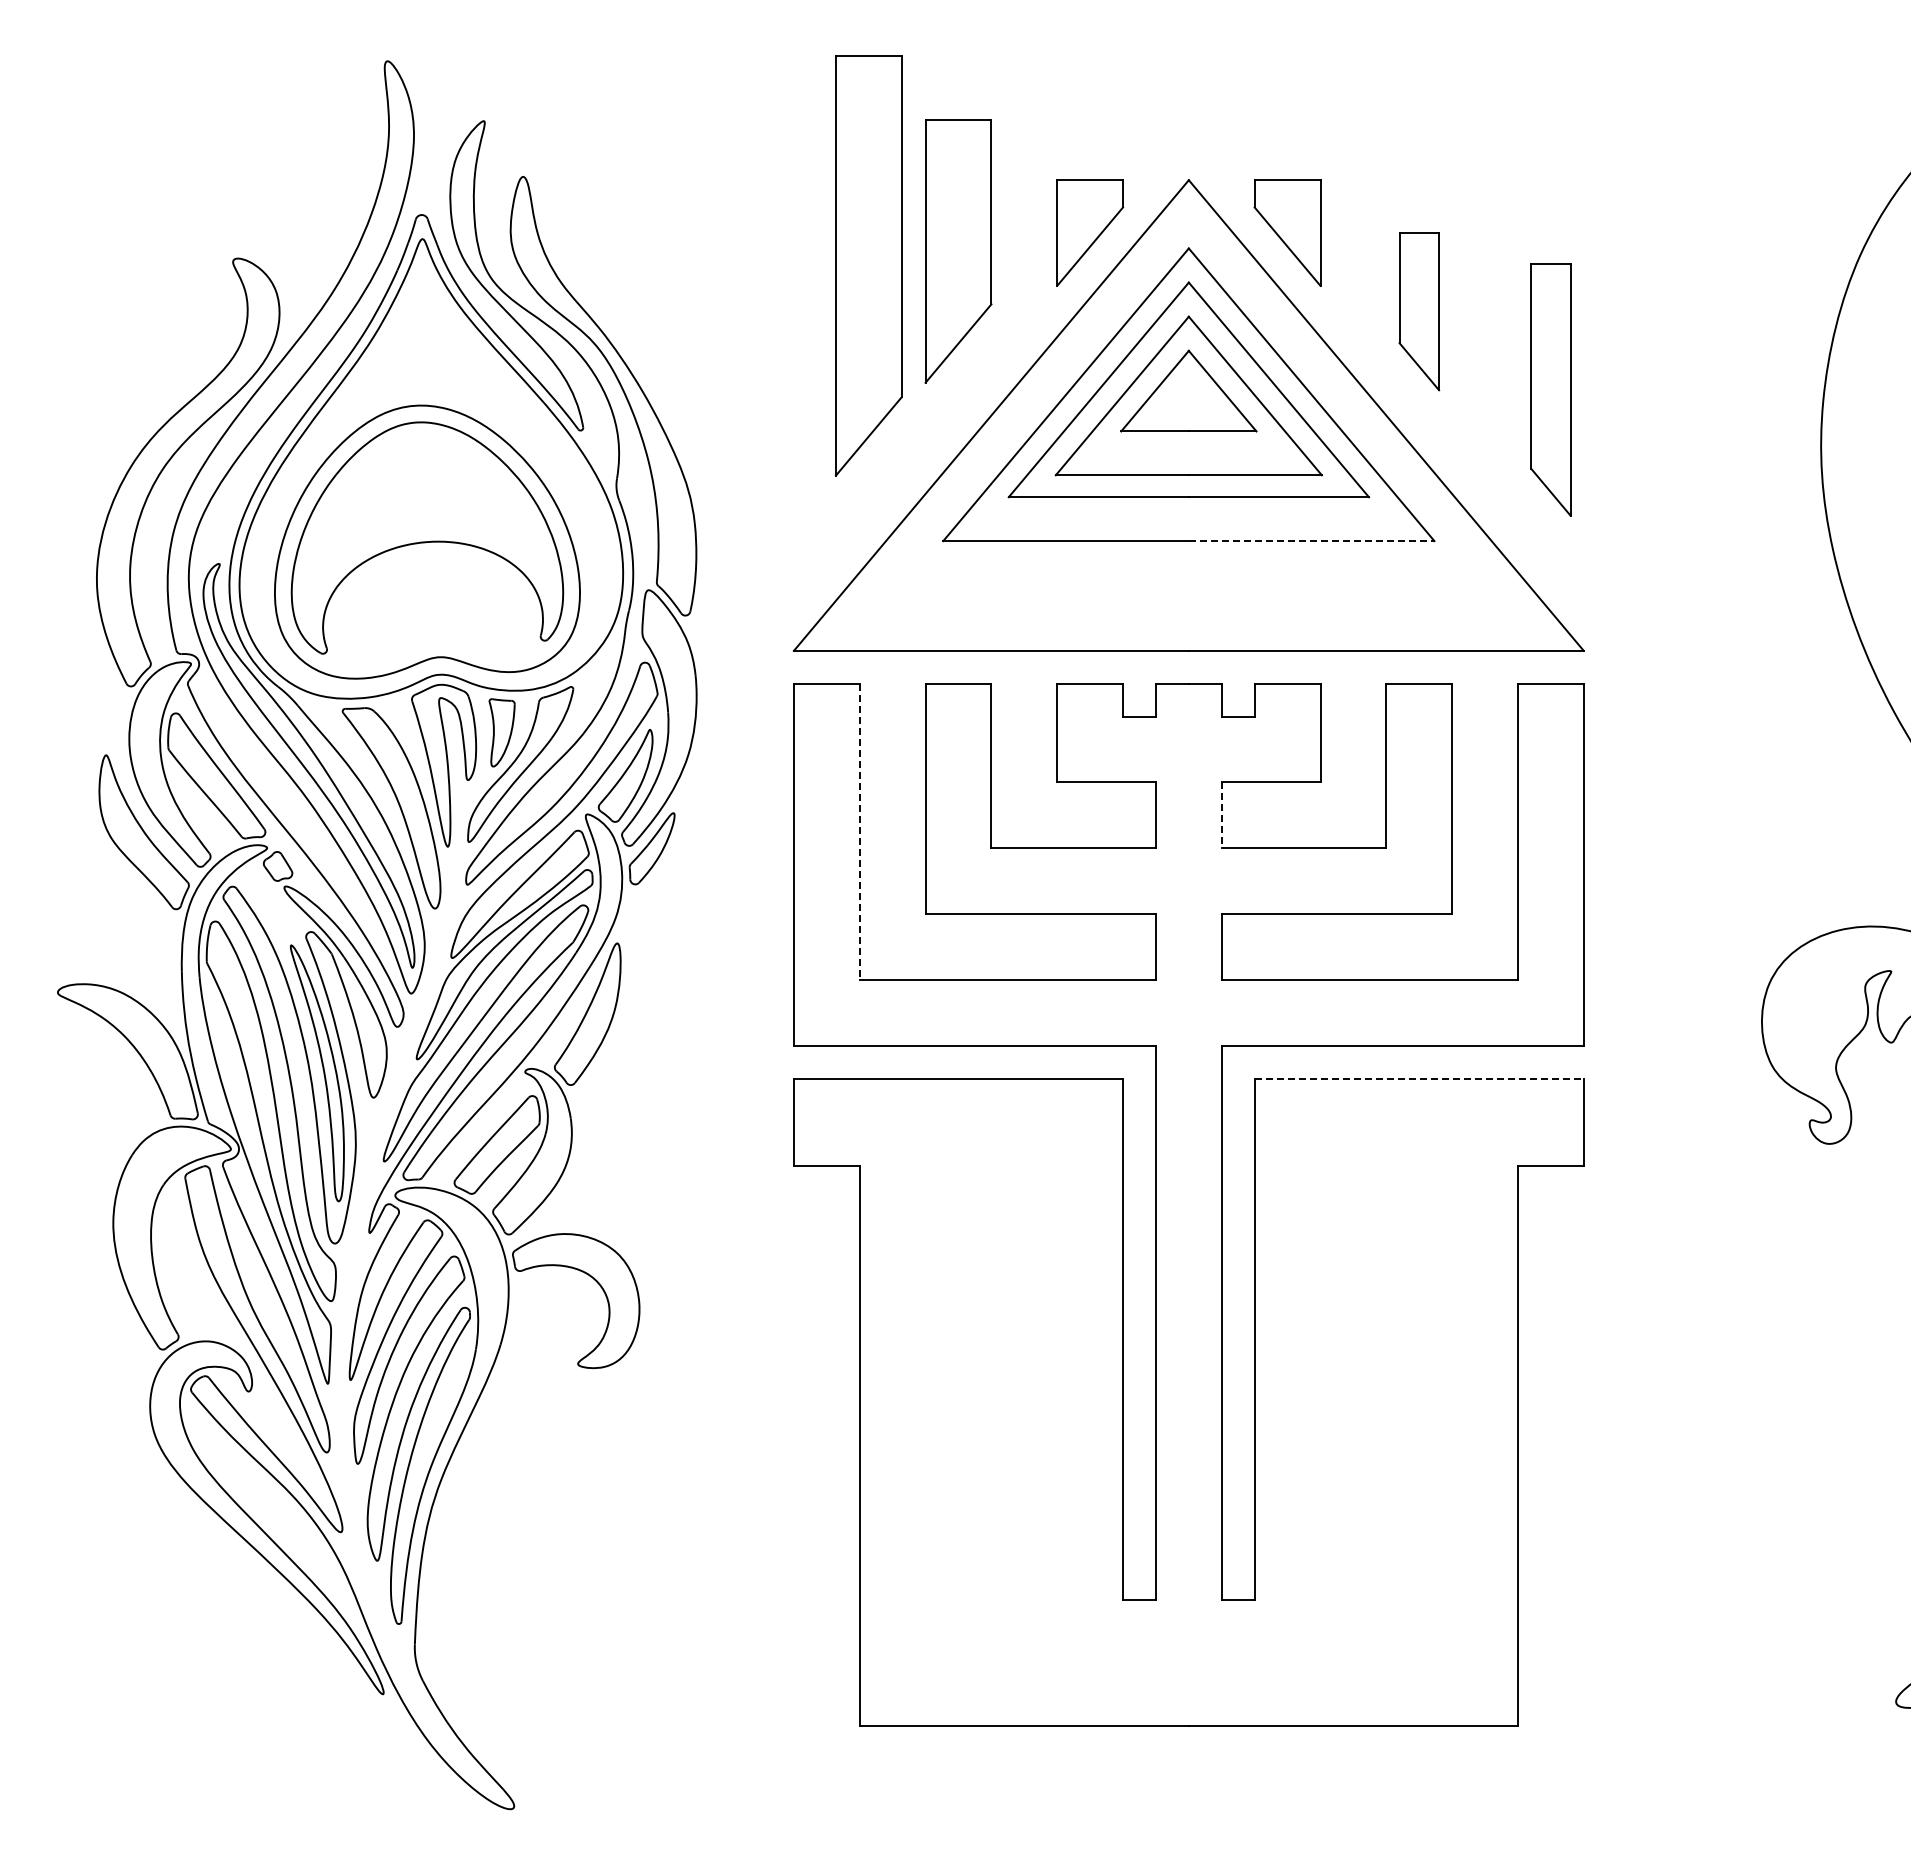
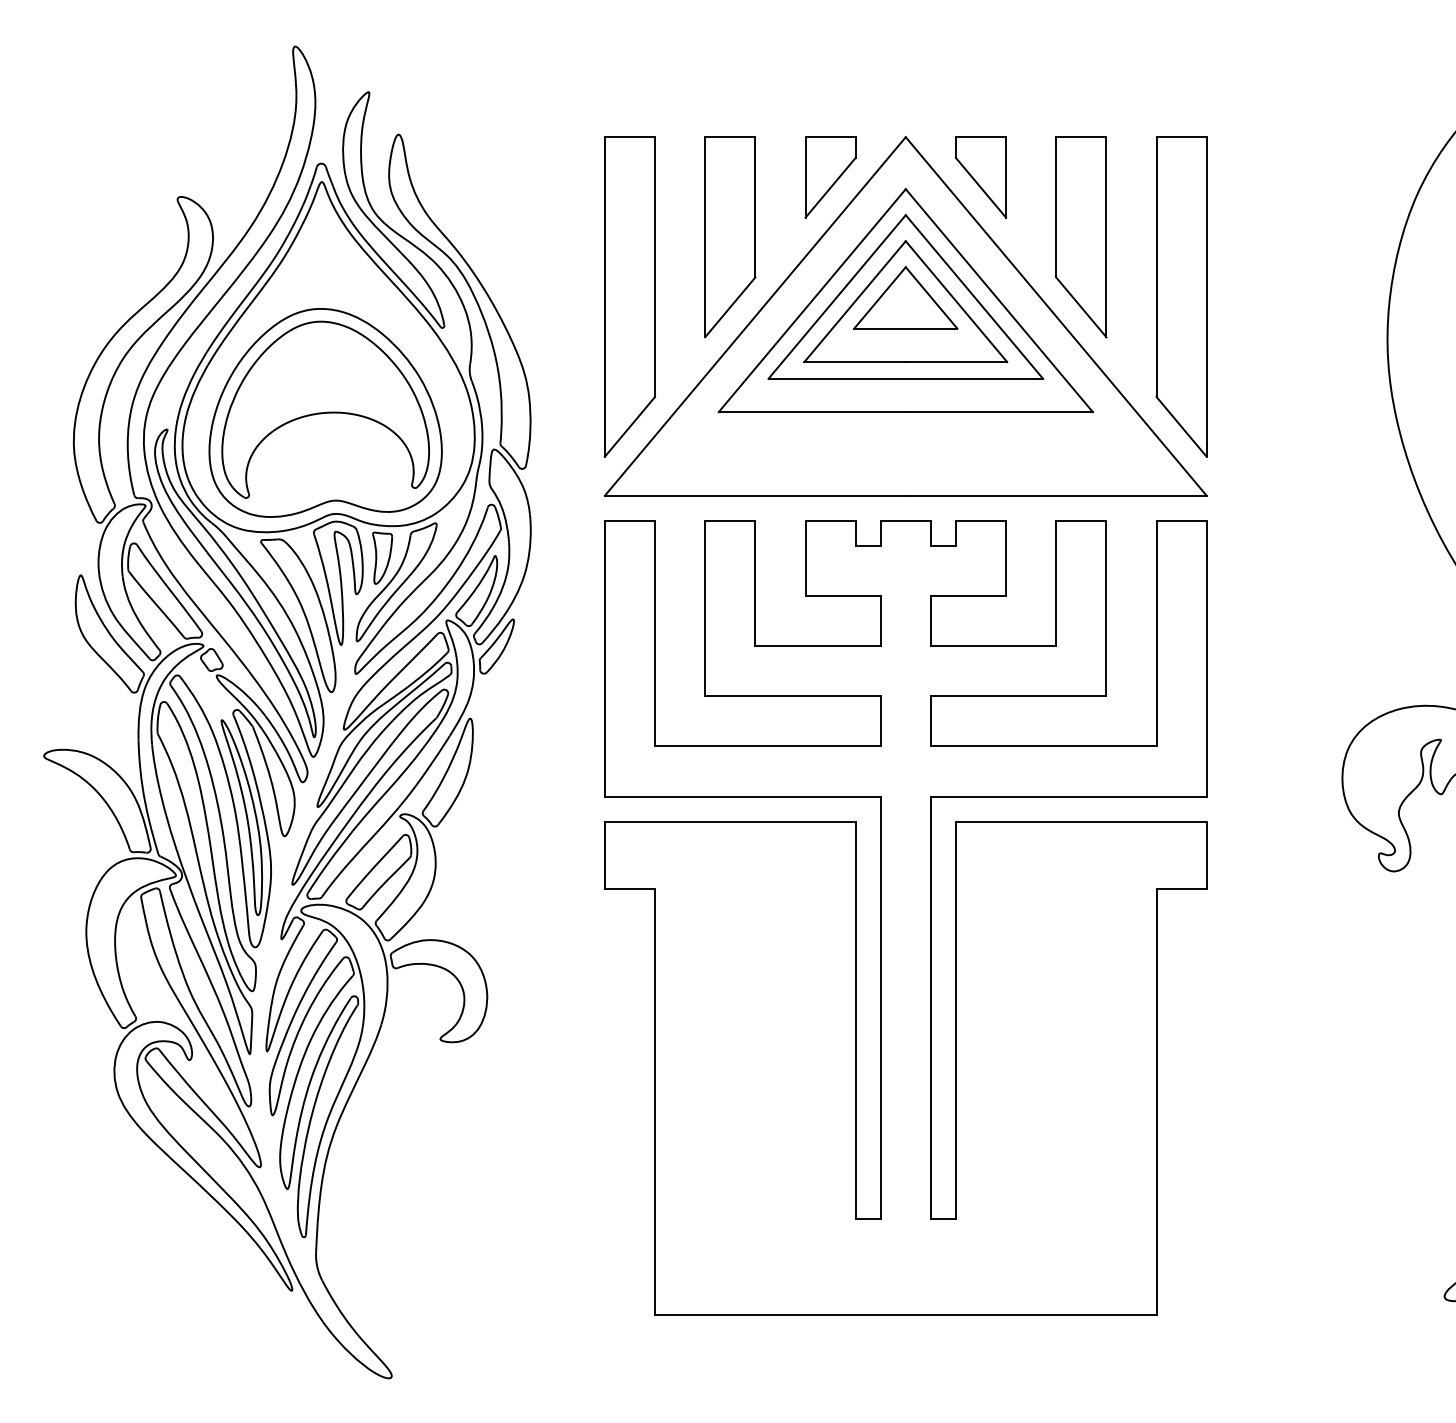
part: (958, 251) -> (730, 237), moved
part: (868, 265) -> (629, 296), moved
part: (1419, 311) -> (1081, 237), size x1.67
part: (1550, 389) -> (1181, 296), size x1.67
line: (1311, 541) -> (999, 412), dashed -> solid
line: (1221, 815) -> (930, 621), dashed -> solid
line: (859, 832) -> (654, 634), dashed -> solid
line: (1419, 1078) -> (1081, 821), dashed -> solid

